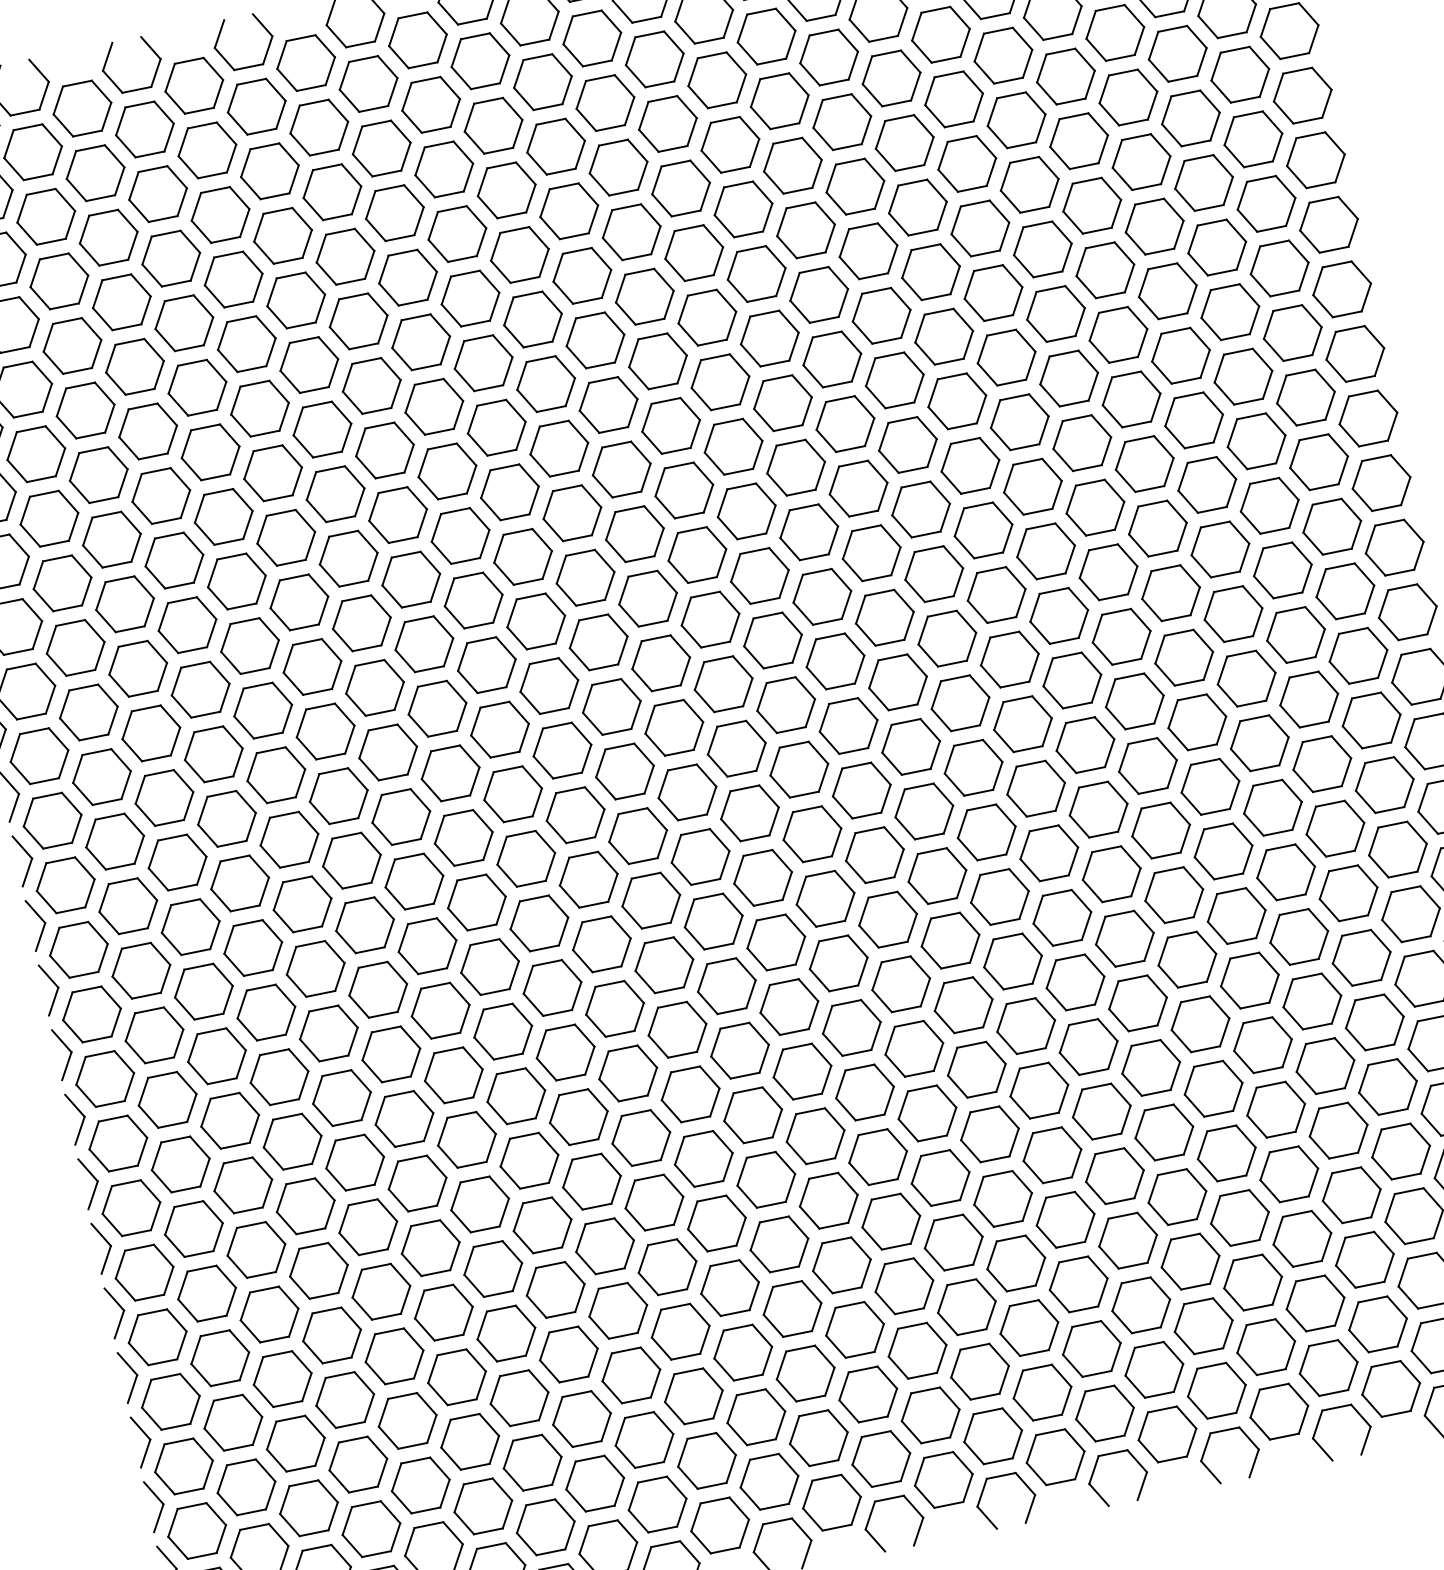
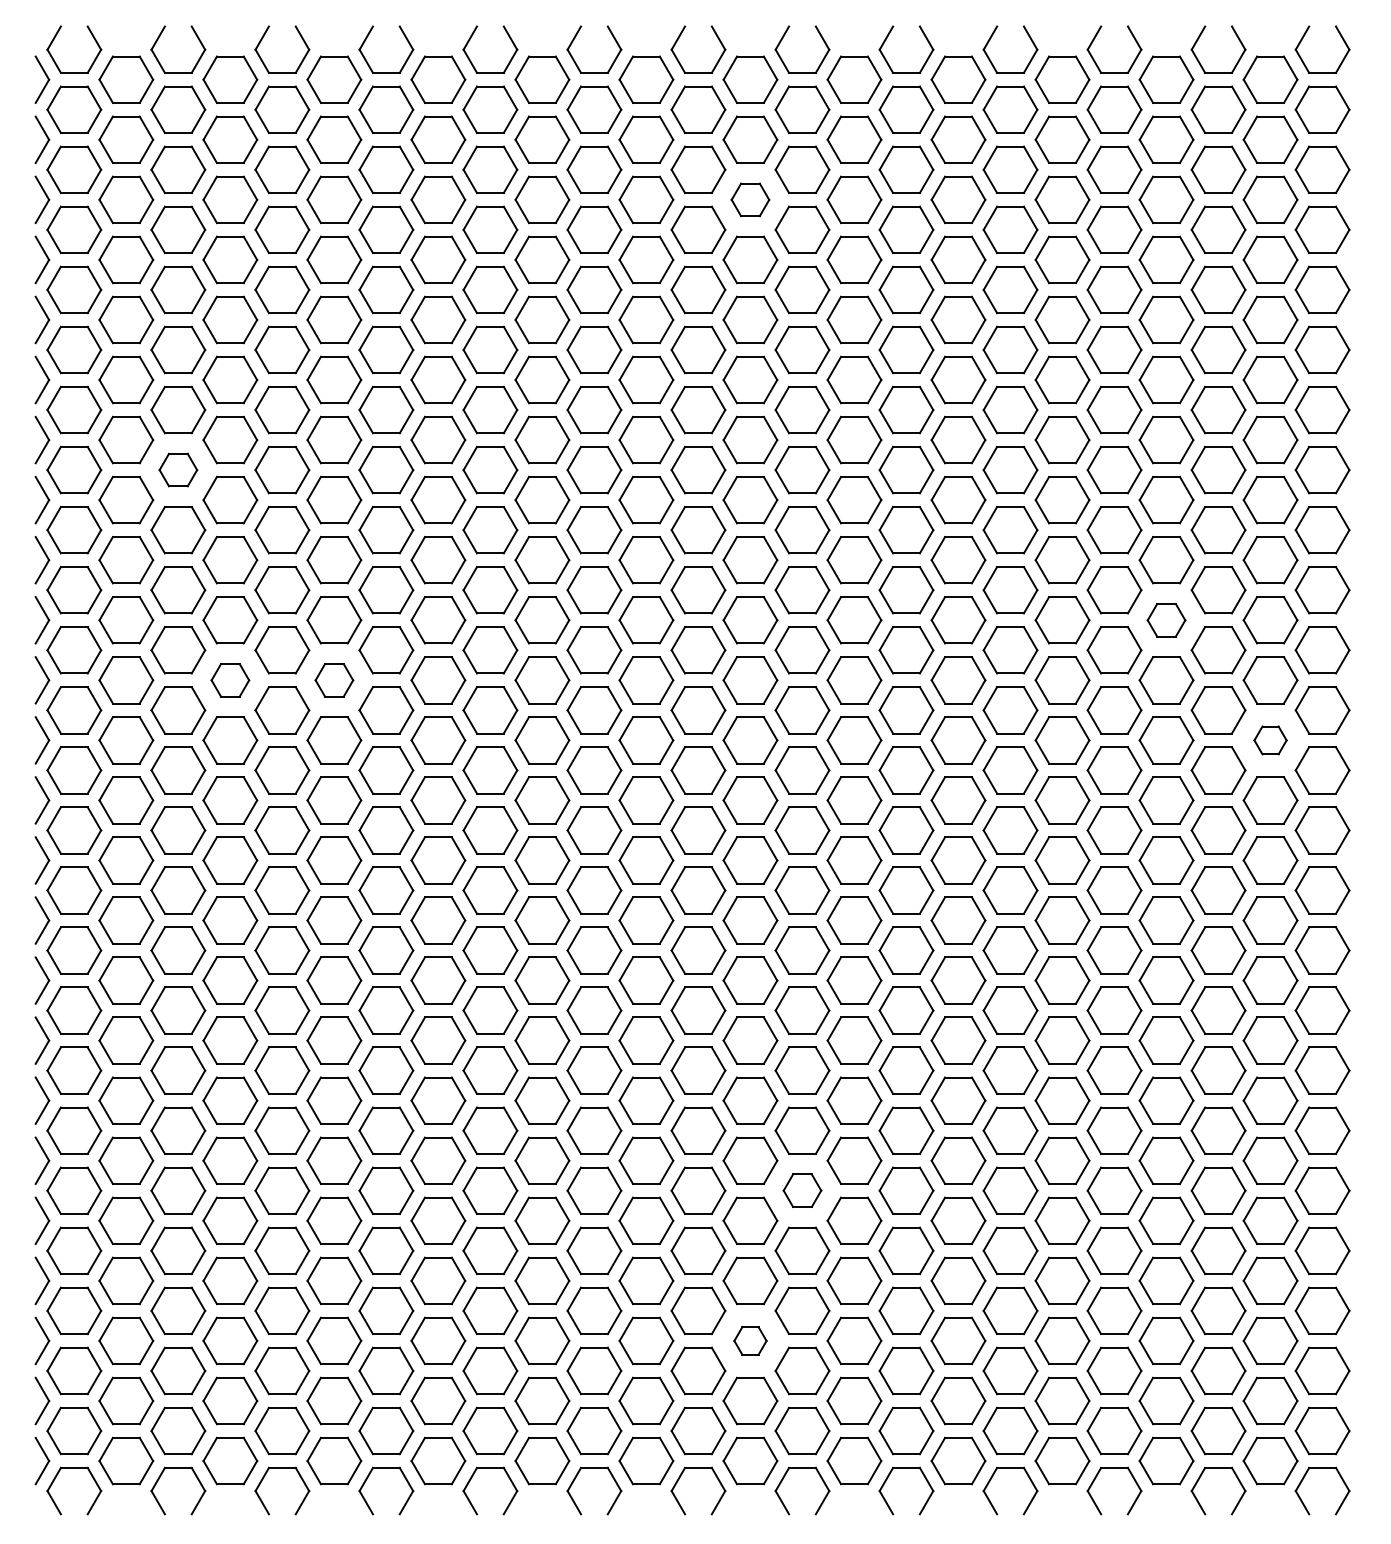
part: (667, 123) -> (750, 199), size x0.7
part: (1207, 485) -> (1166, 620), size x0.7
part: (111, 538) -> (178, 469), size x0.7
part: (1345, 591) -> (1270, 740), size x0.6
part: (325, 731) -> (334, 680), size x0.7
part: (214, 754) -> (230, 680), size x0.7
part: (940, 1177) -> (802, 1190), size x0.7
part: (917, 1350) -> (750, 1340), size x0.6

